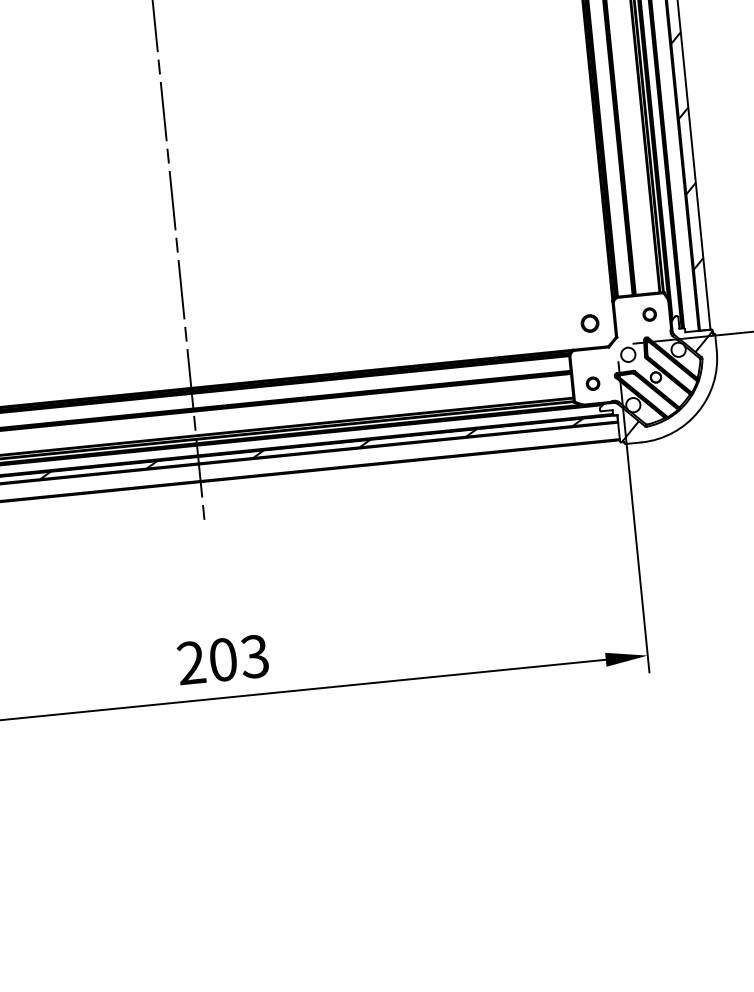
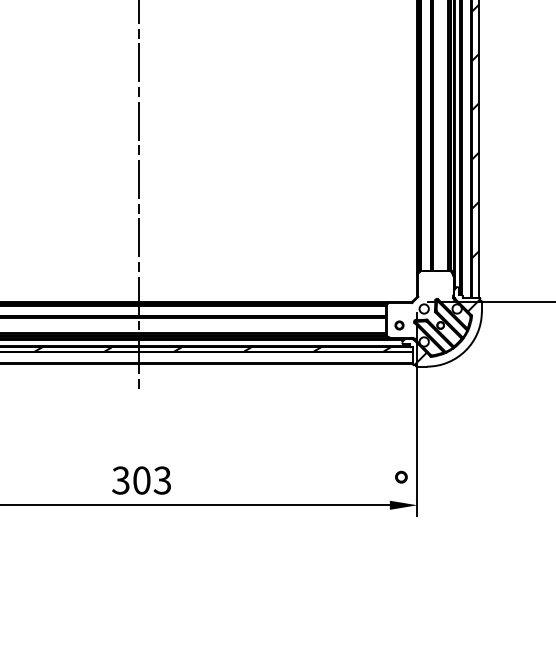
part: (649, 314) -> (440, 284), removed
part: (590, 322) -> (401, 476), moved
text: (190, 663) -> (120, 480), 203 -> 303

